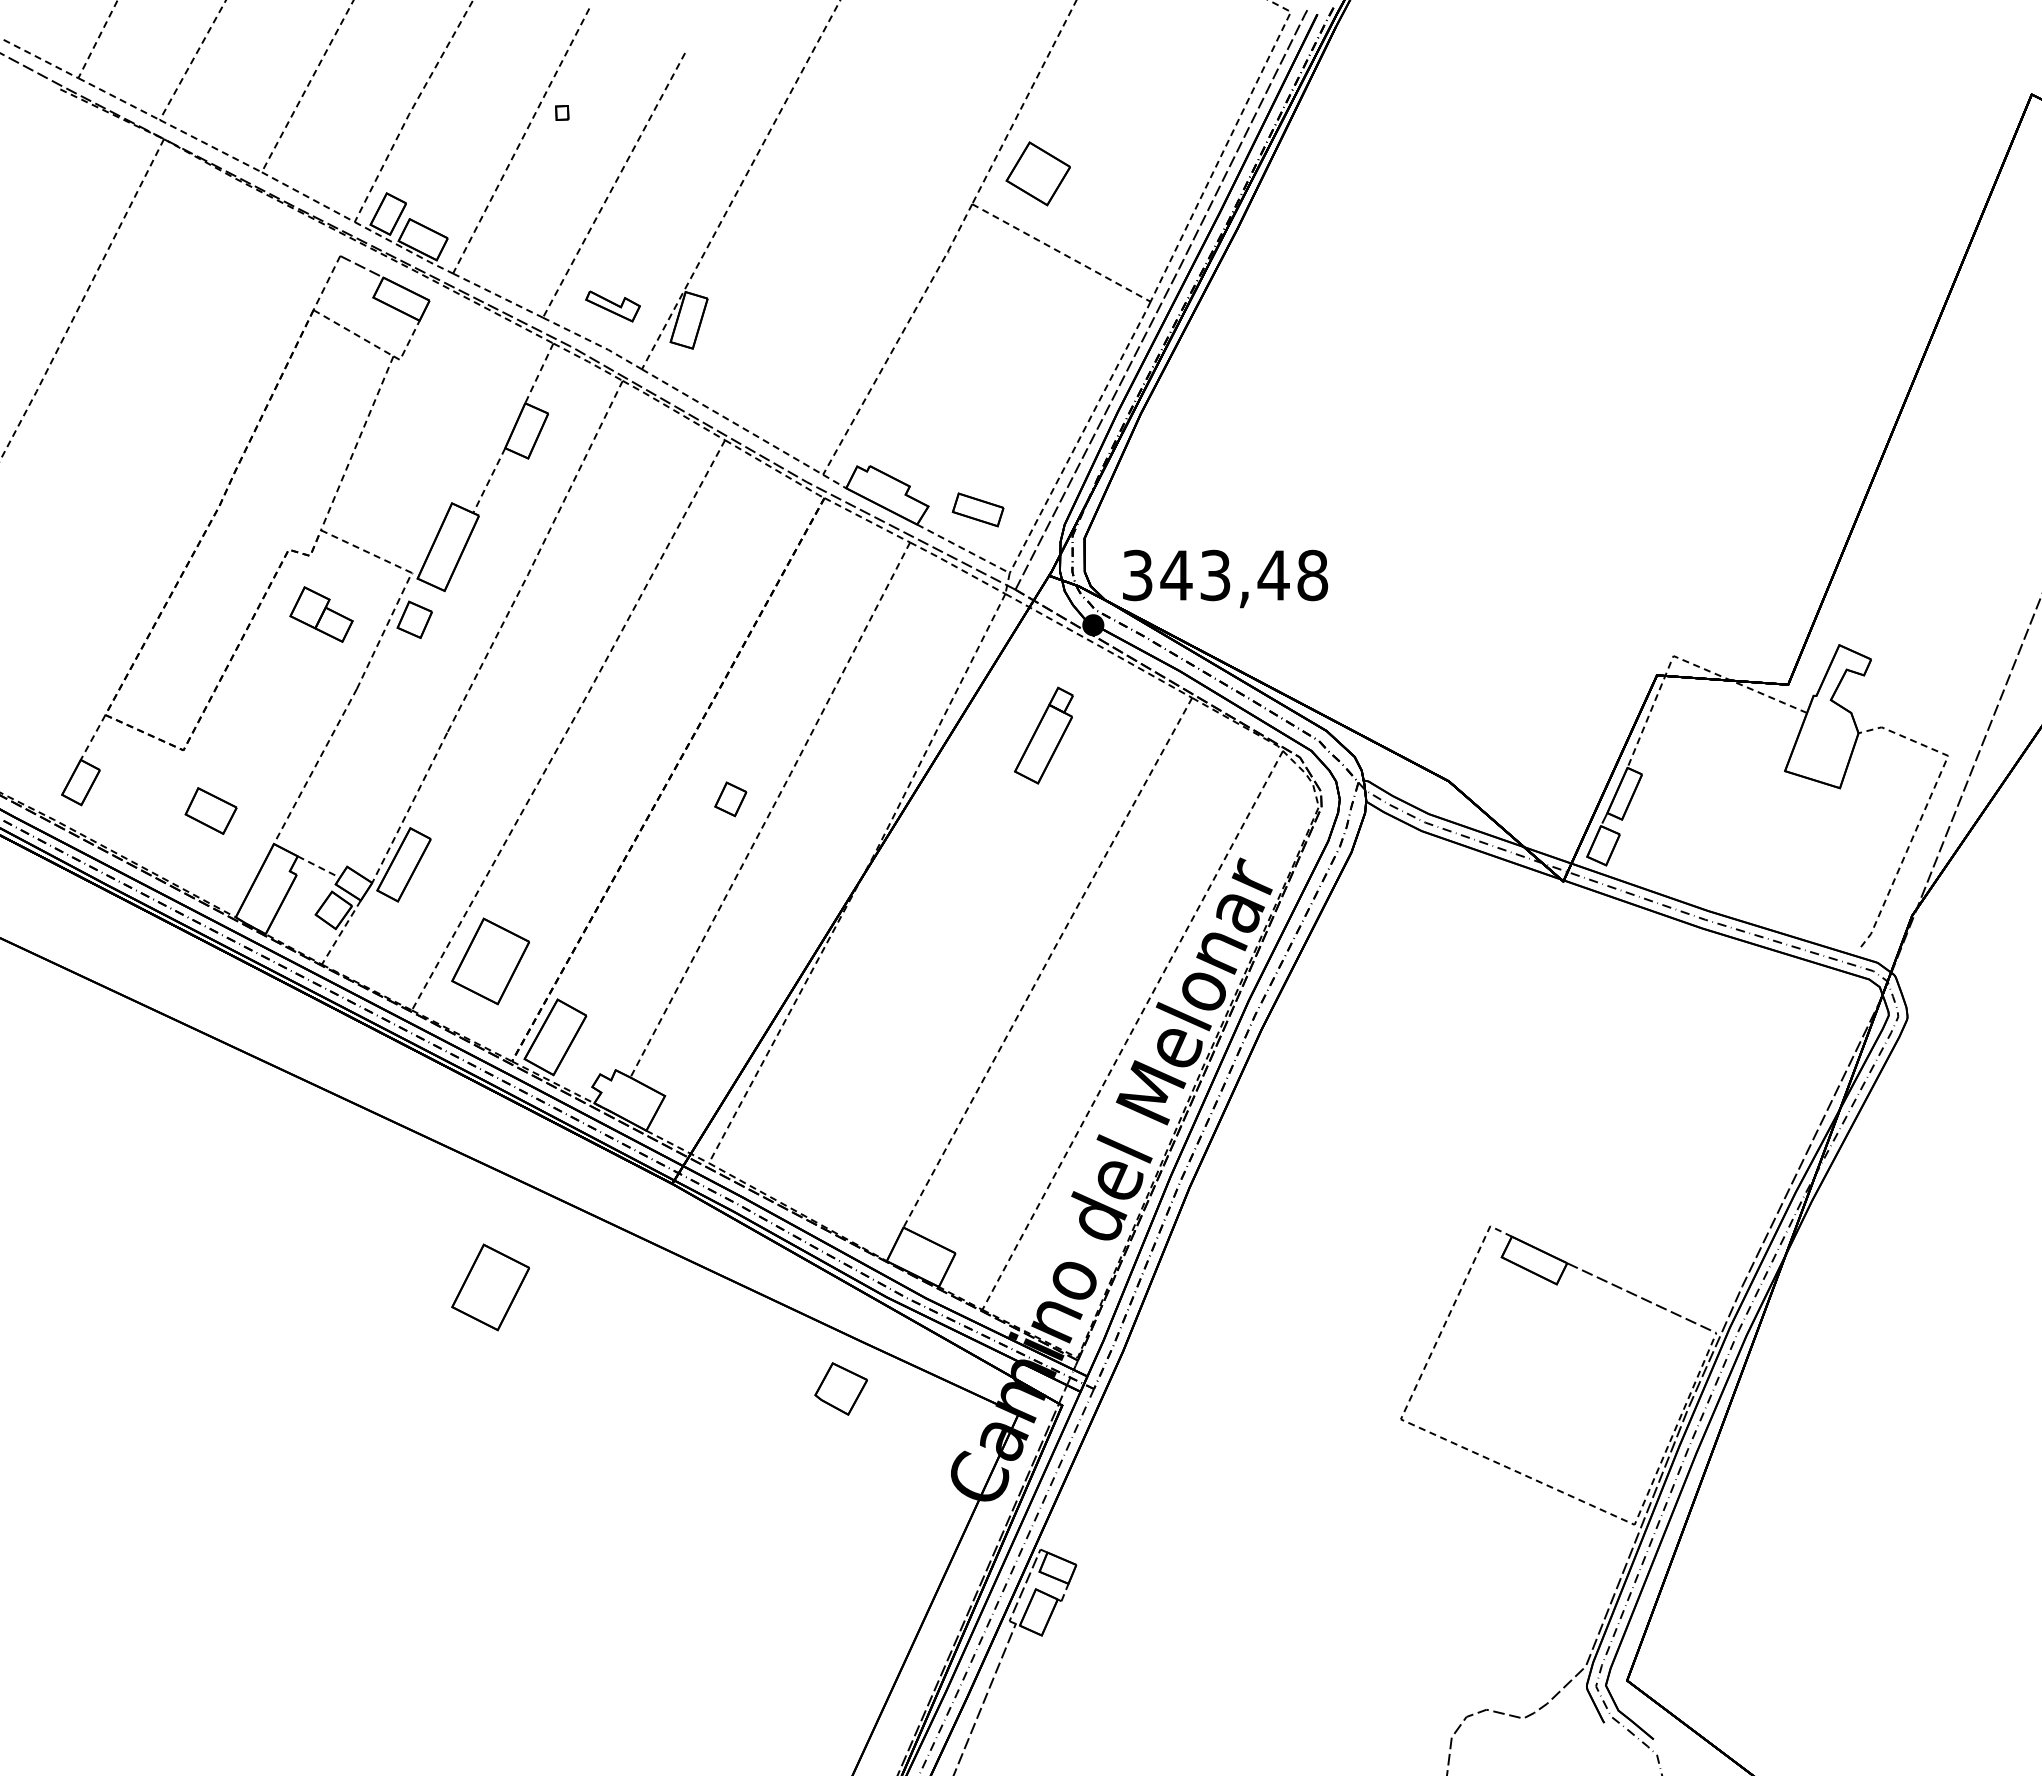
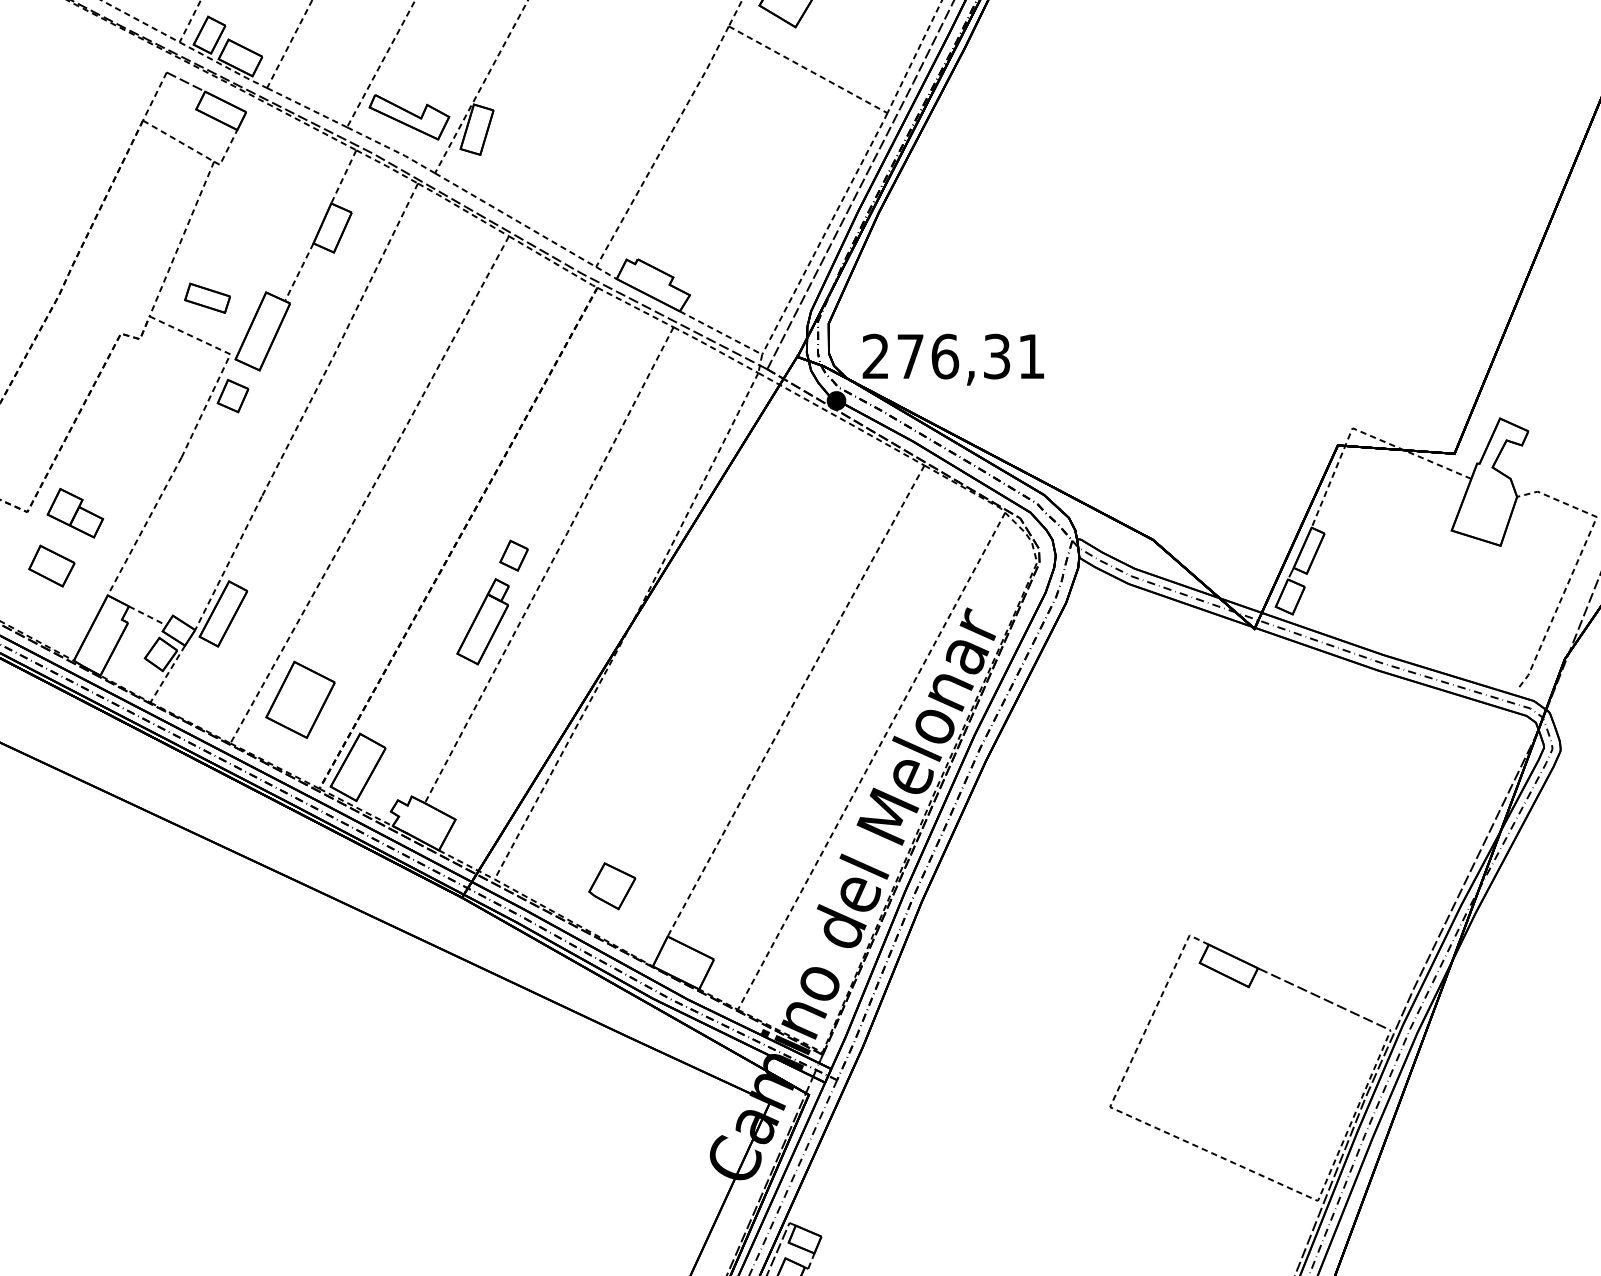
part: (612, 306) -> (408, 117), size x1.67
part: (977, 509) -> (206, 297), moved
text: (1225, 575) -> (954, 356), 343,48 -> 276,31
part: (321, 614) -> (75, 513), moved
part: (1043, 735) -> (482, 621), moved
part: (490, 1287) -> (300, 989), removed
part: (840, 1388) -> (611, 885), moved

